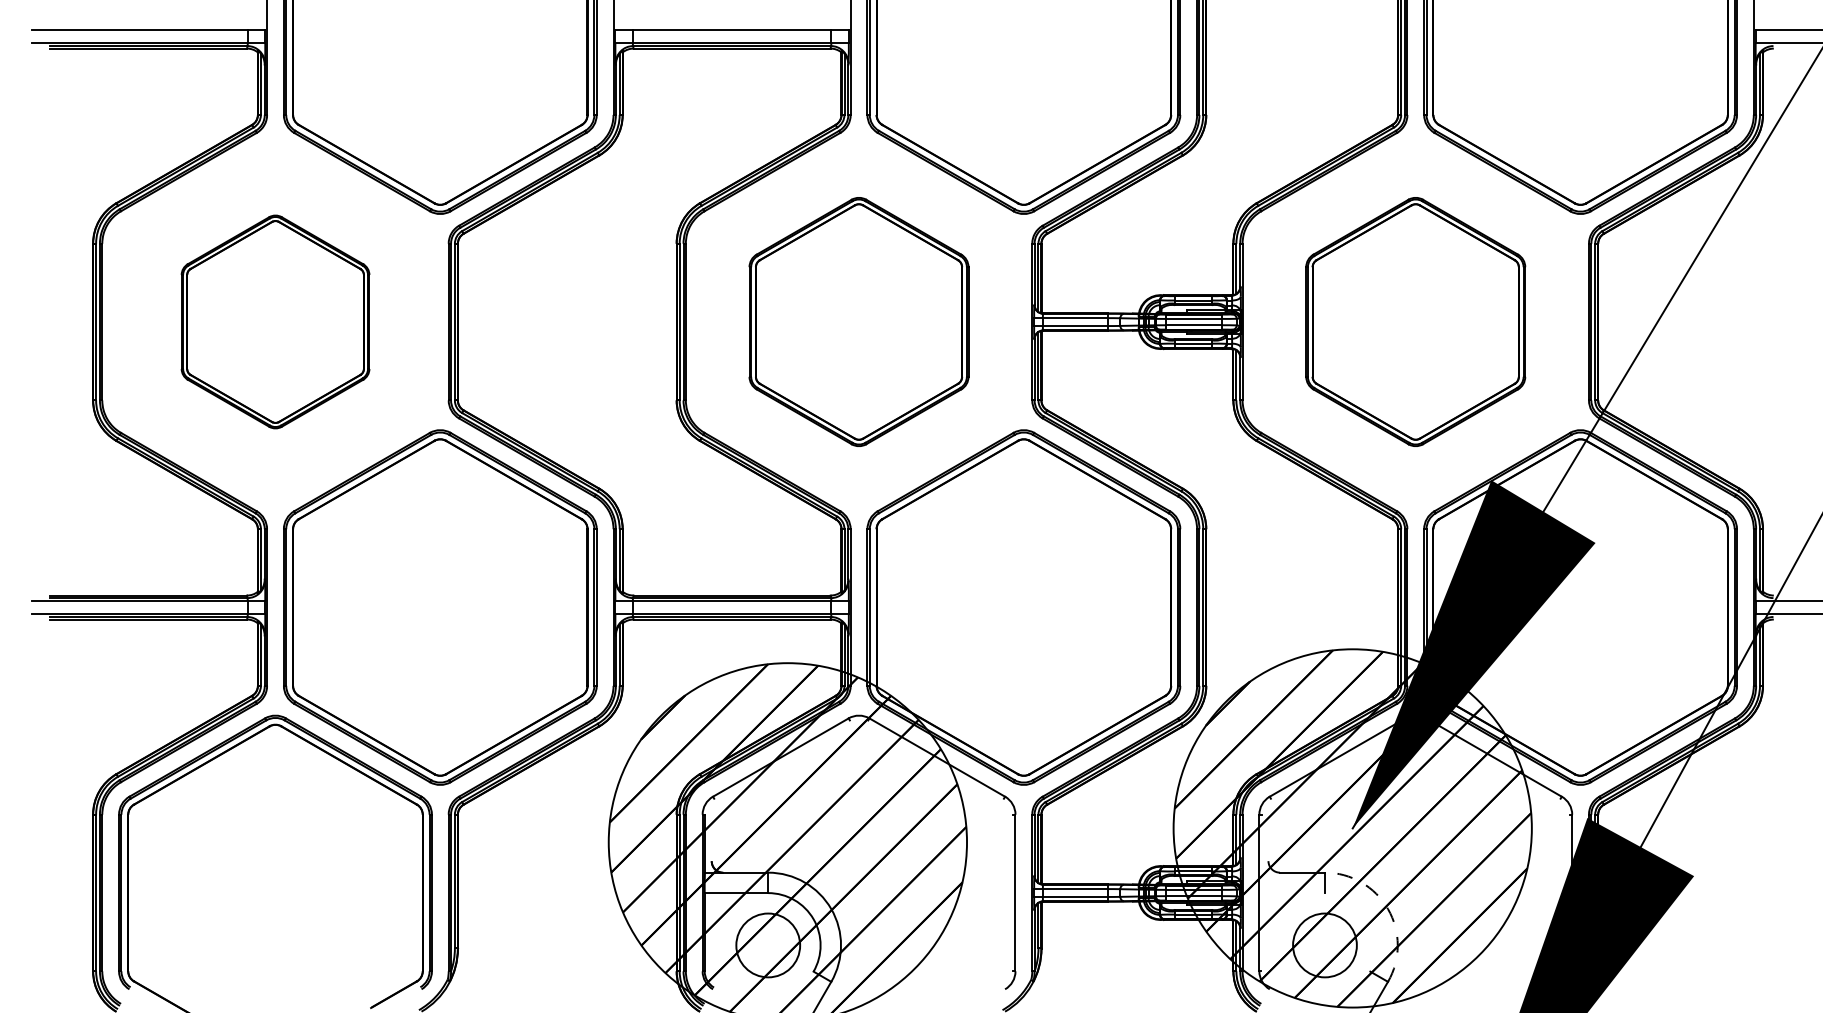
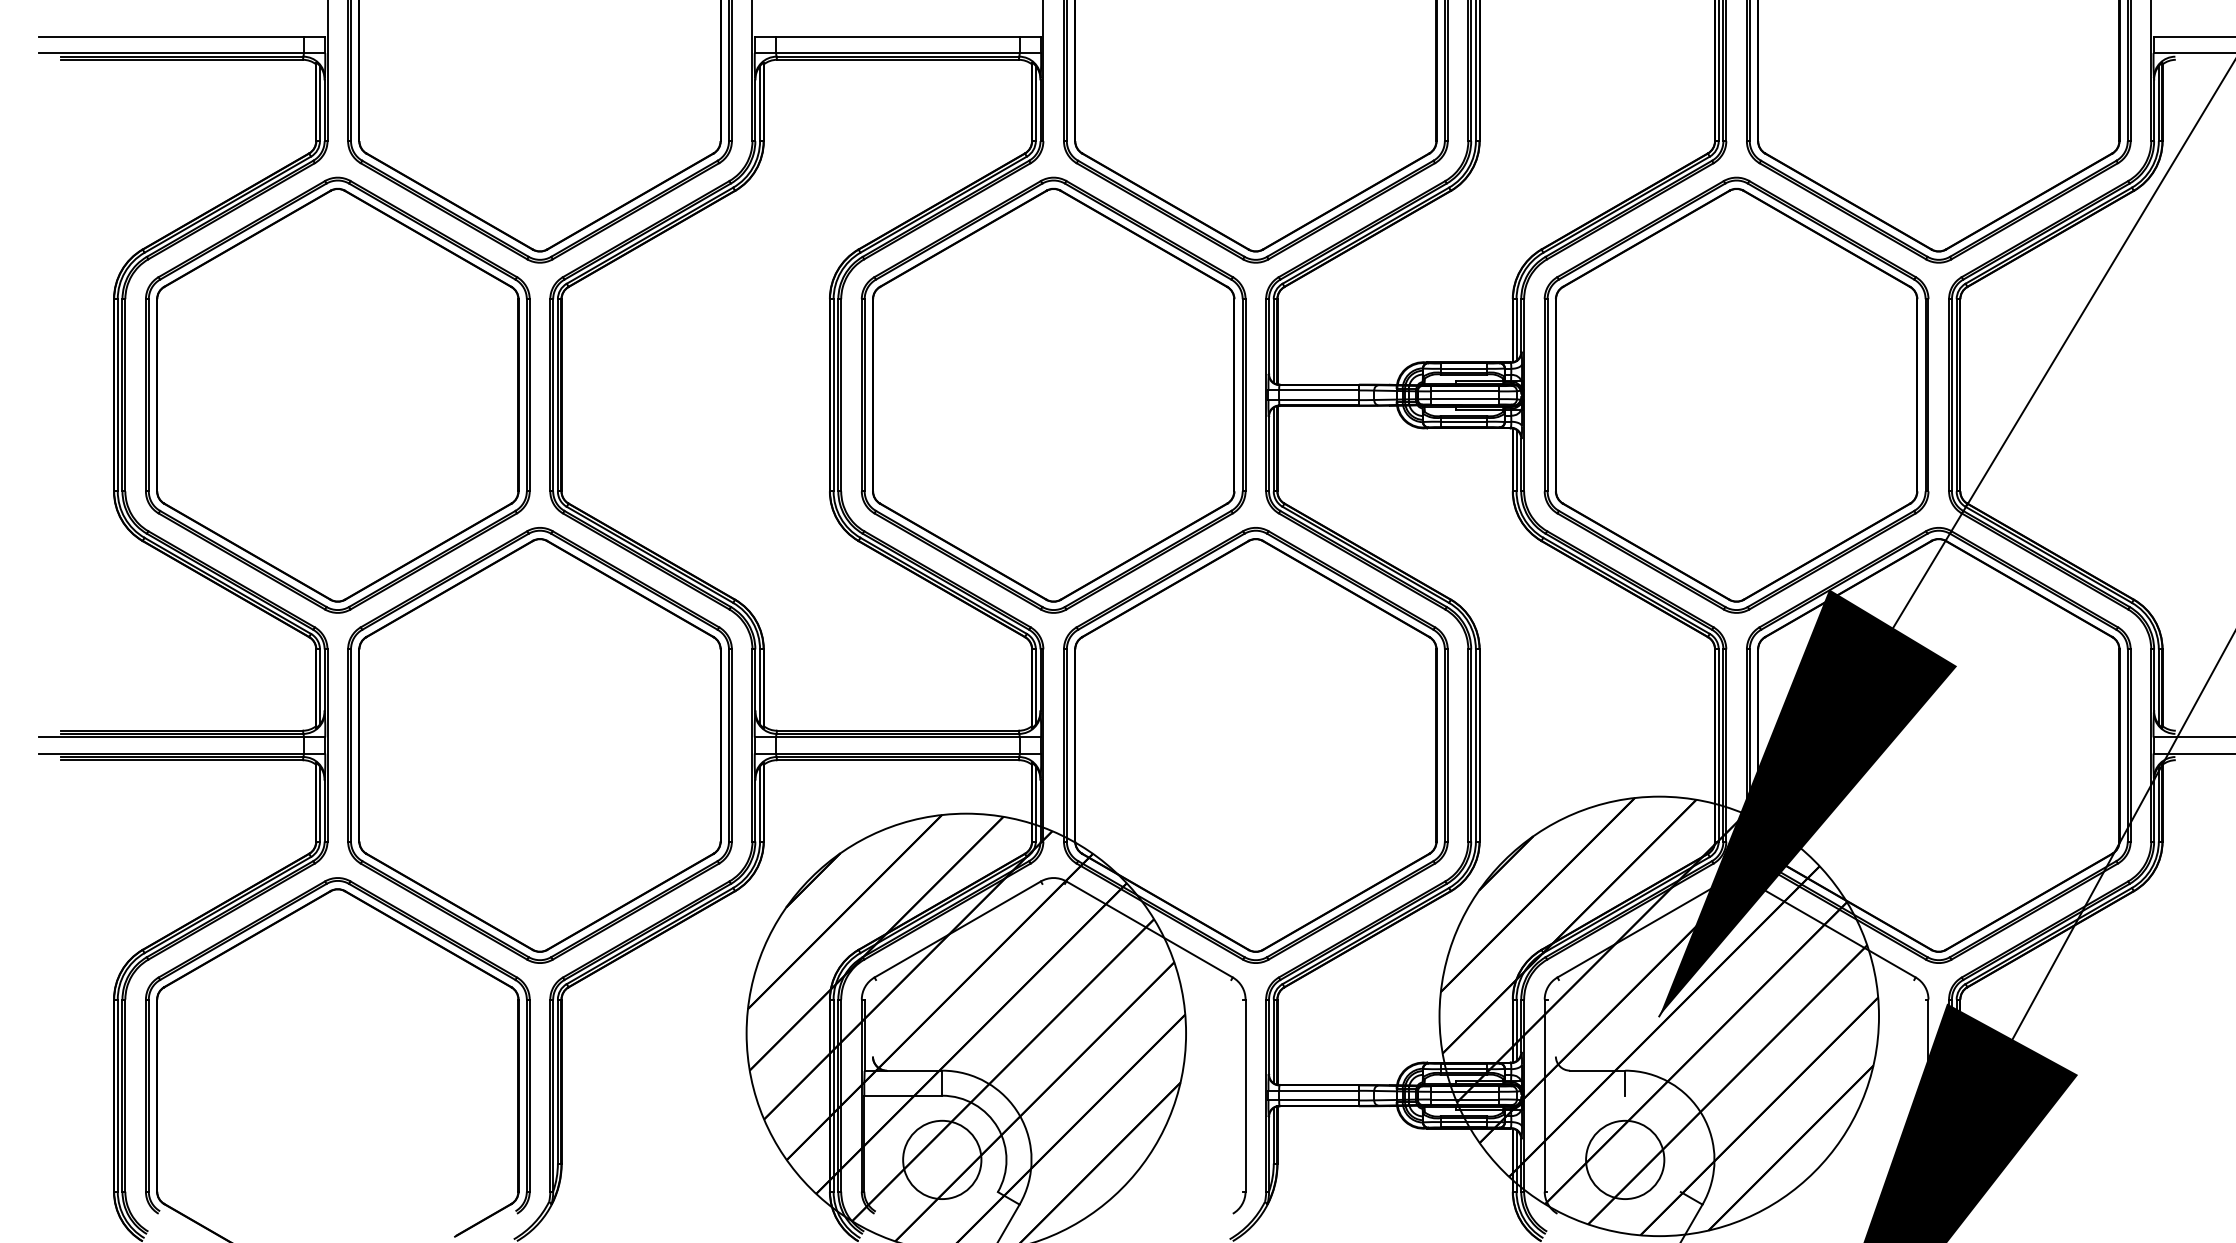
part: (275, 321) -> (337, 394), size x1.67
part: (858, 321) -> (1053, 394), size x1.43
part: (1415, 321) -> (1736, 394), size x1.43
arc: (1387, 909) -> (1702, 1115), dashed -> solid

